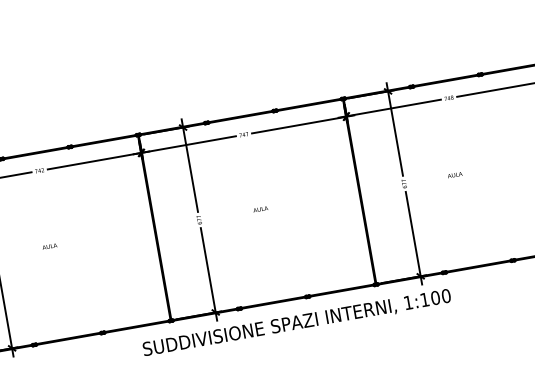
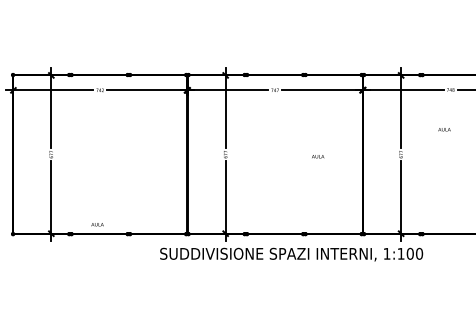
text: (455, 174) -> (444, 129), moved
text: (261, 209) -> (318, 156), moved
text: (49, 246) -> (97, 224), moved

